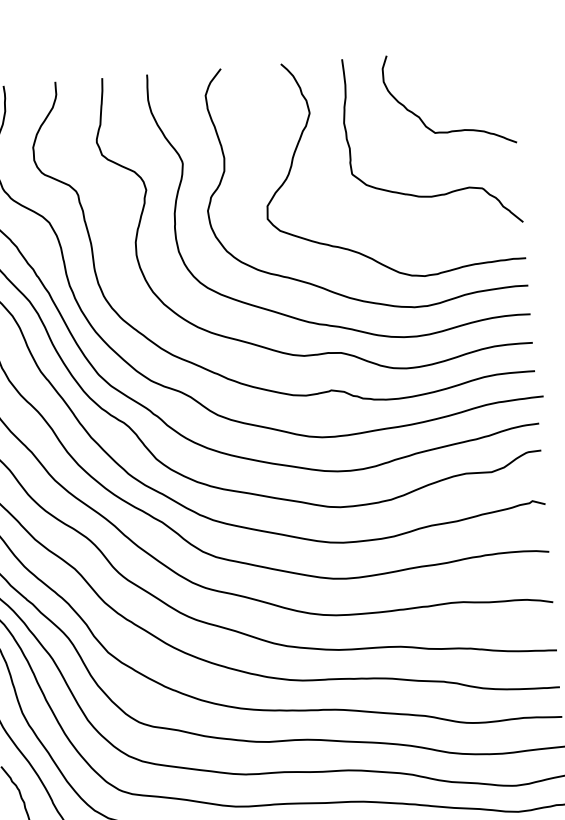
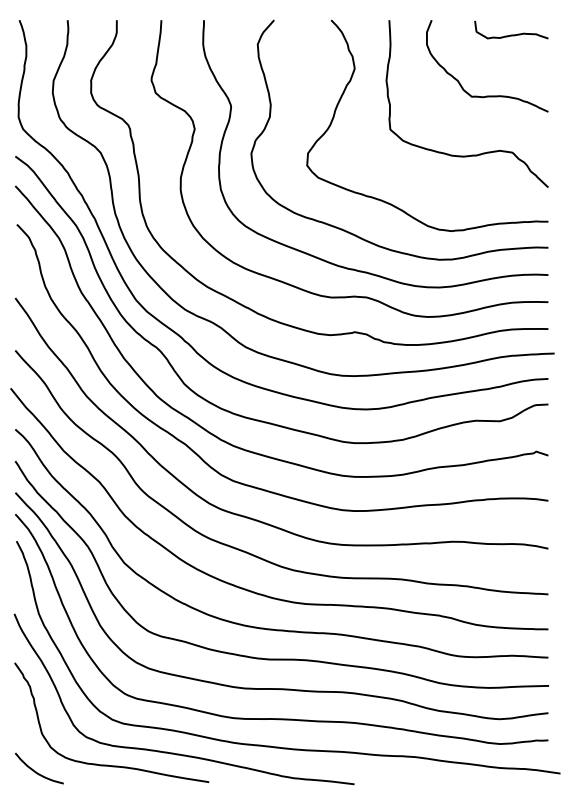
curve: (471, 64) -> (511, 34), added

